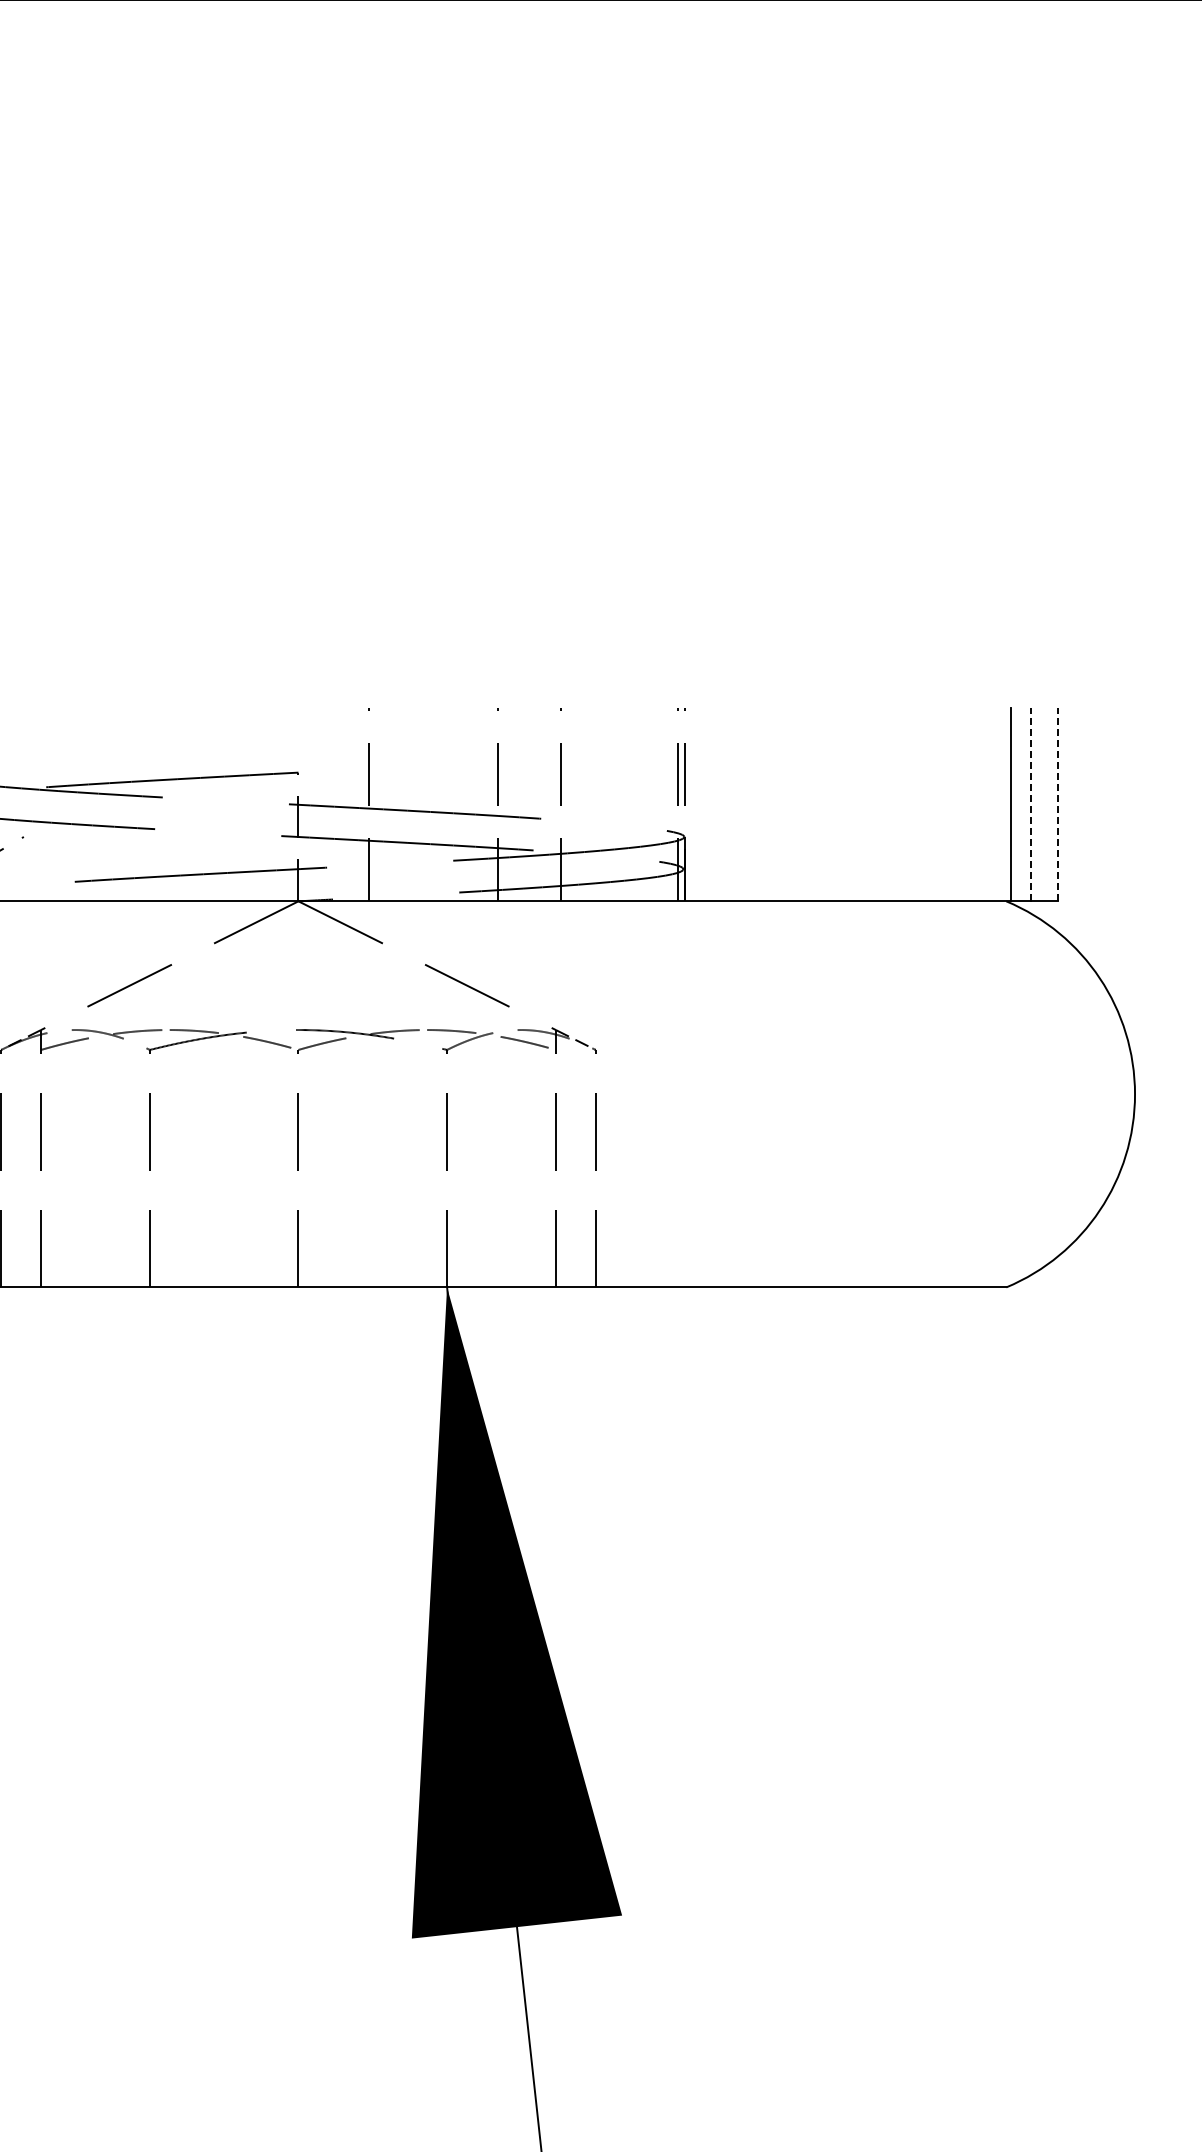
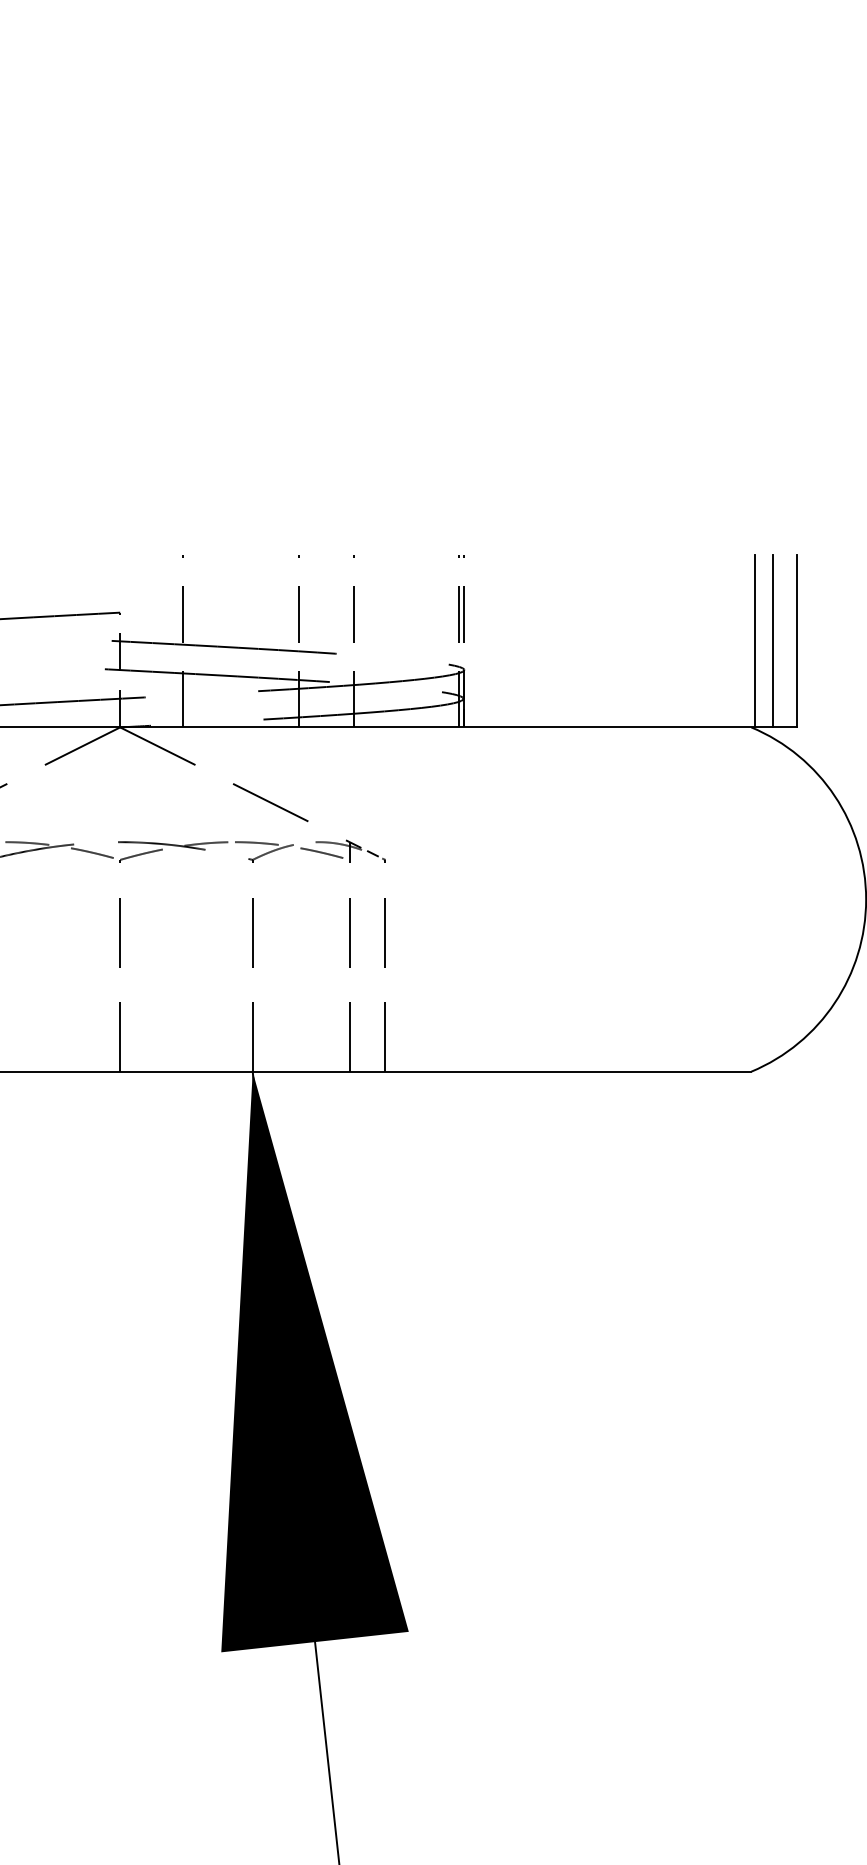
line: (1030, 804) -> (772, 641), dashed -> solid
line: (1057, 804) -> (797, 641), dashed -> solid

